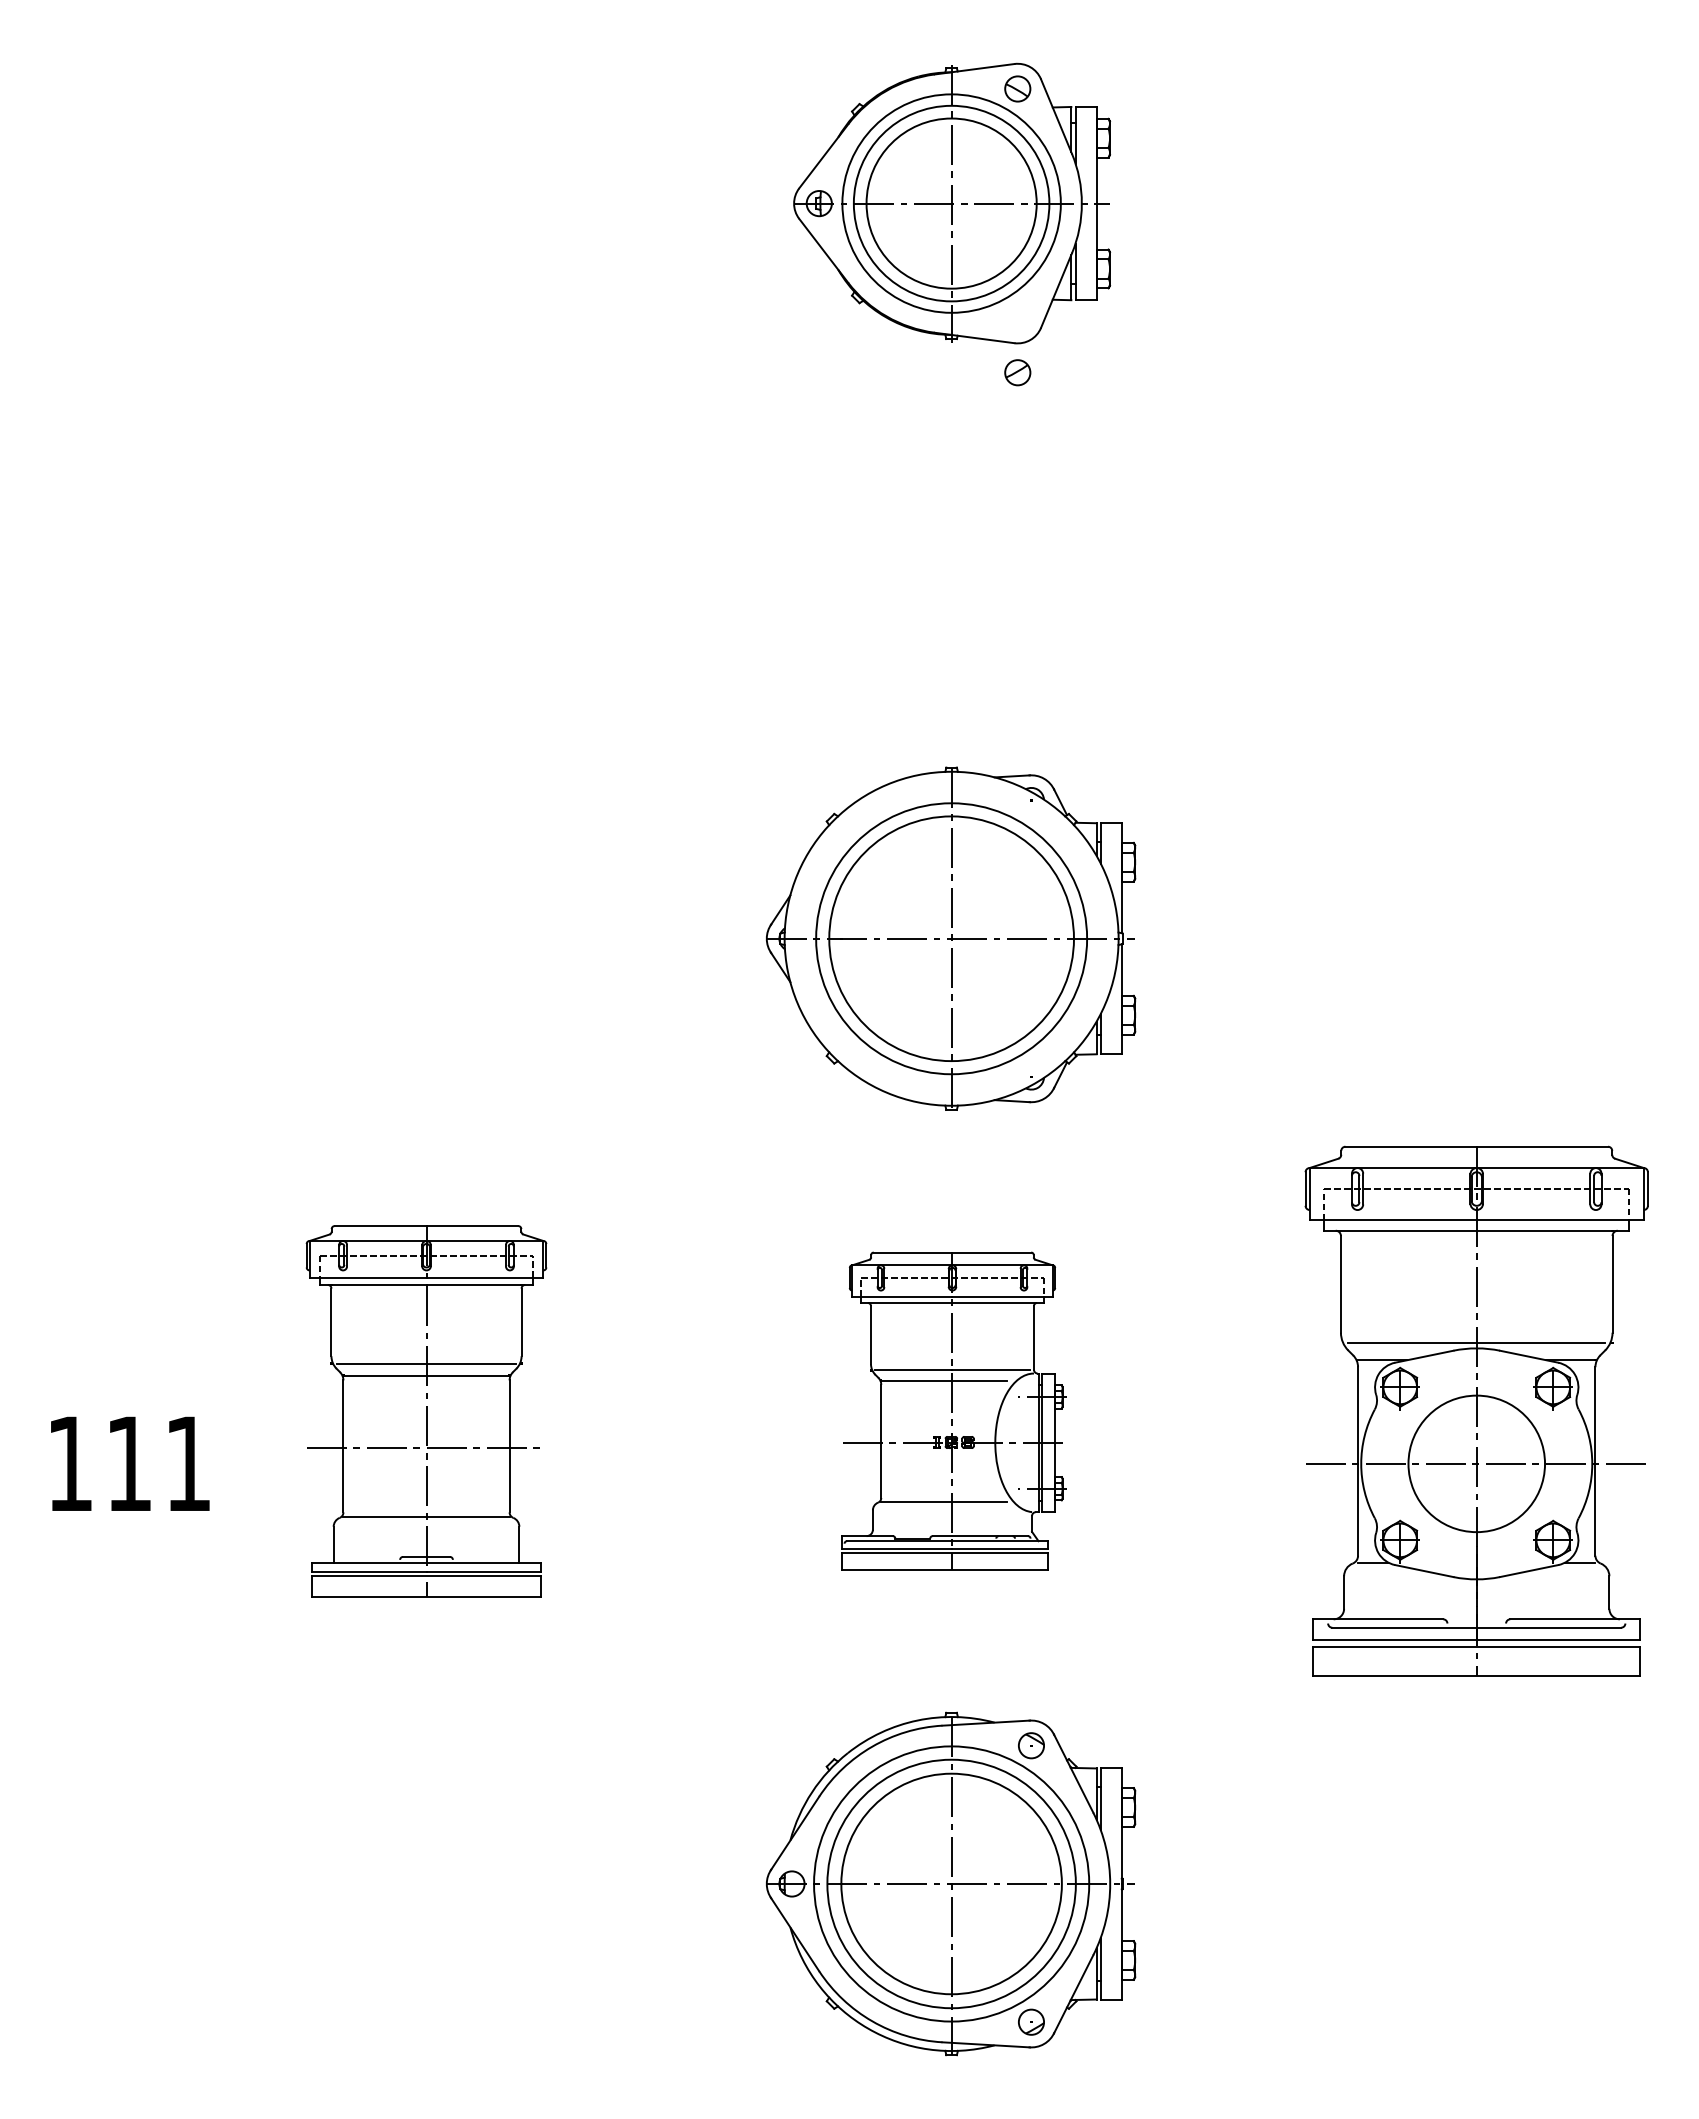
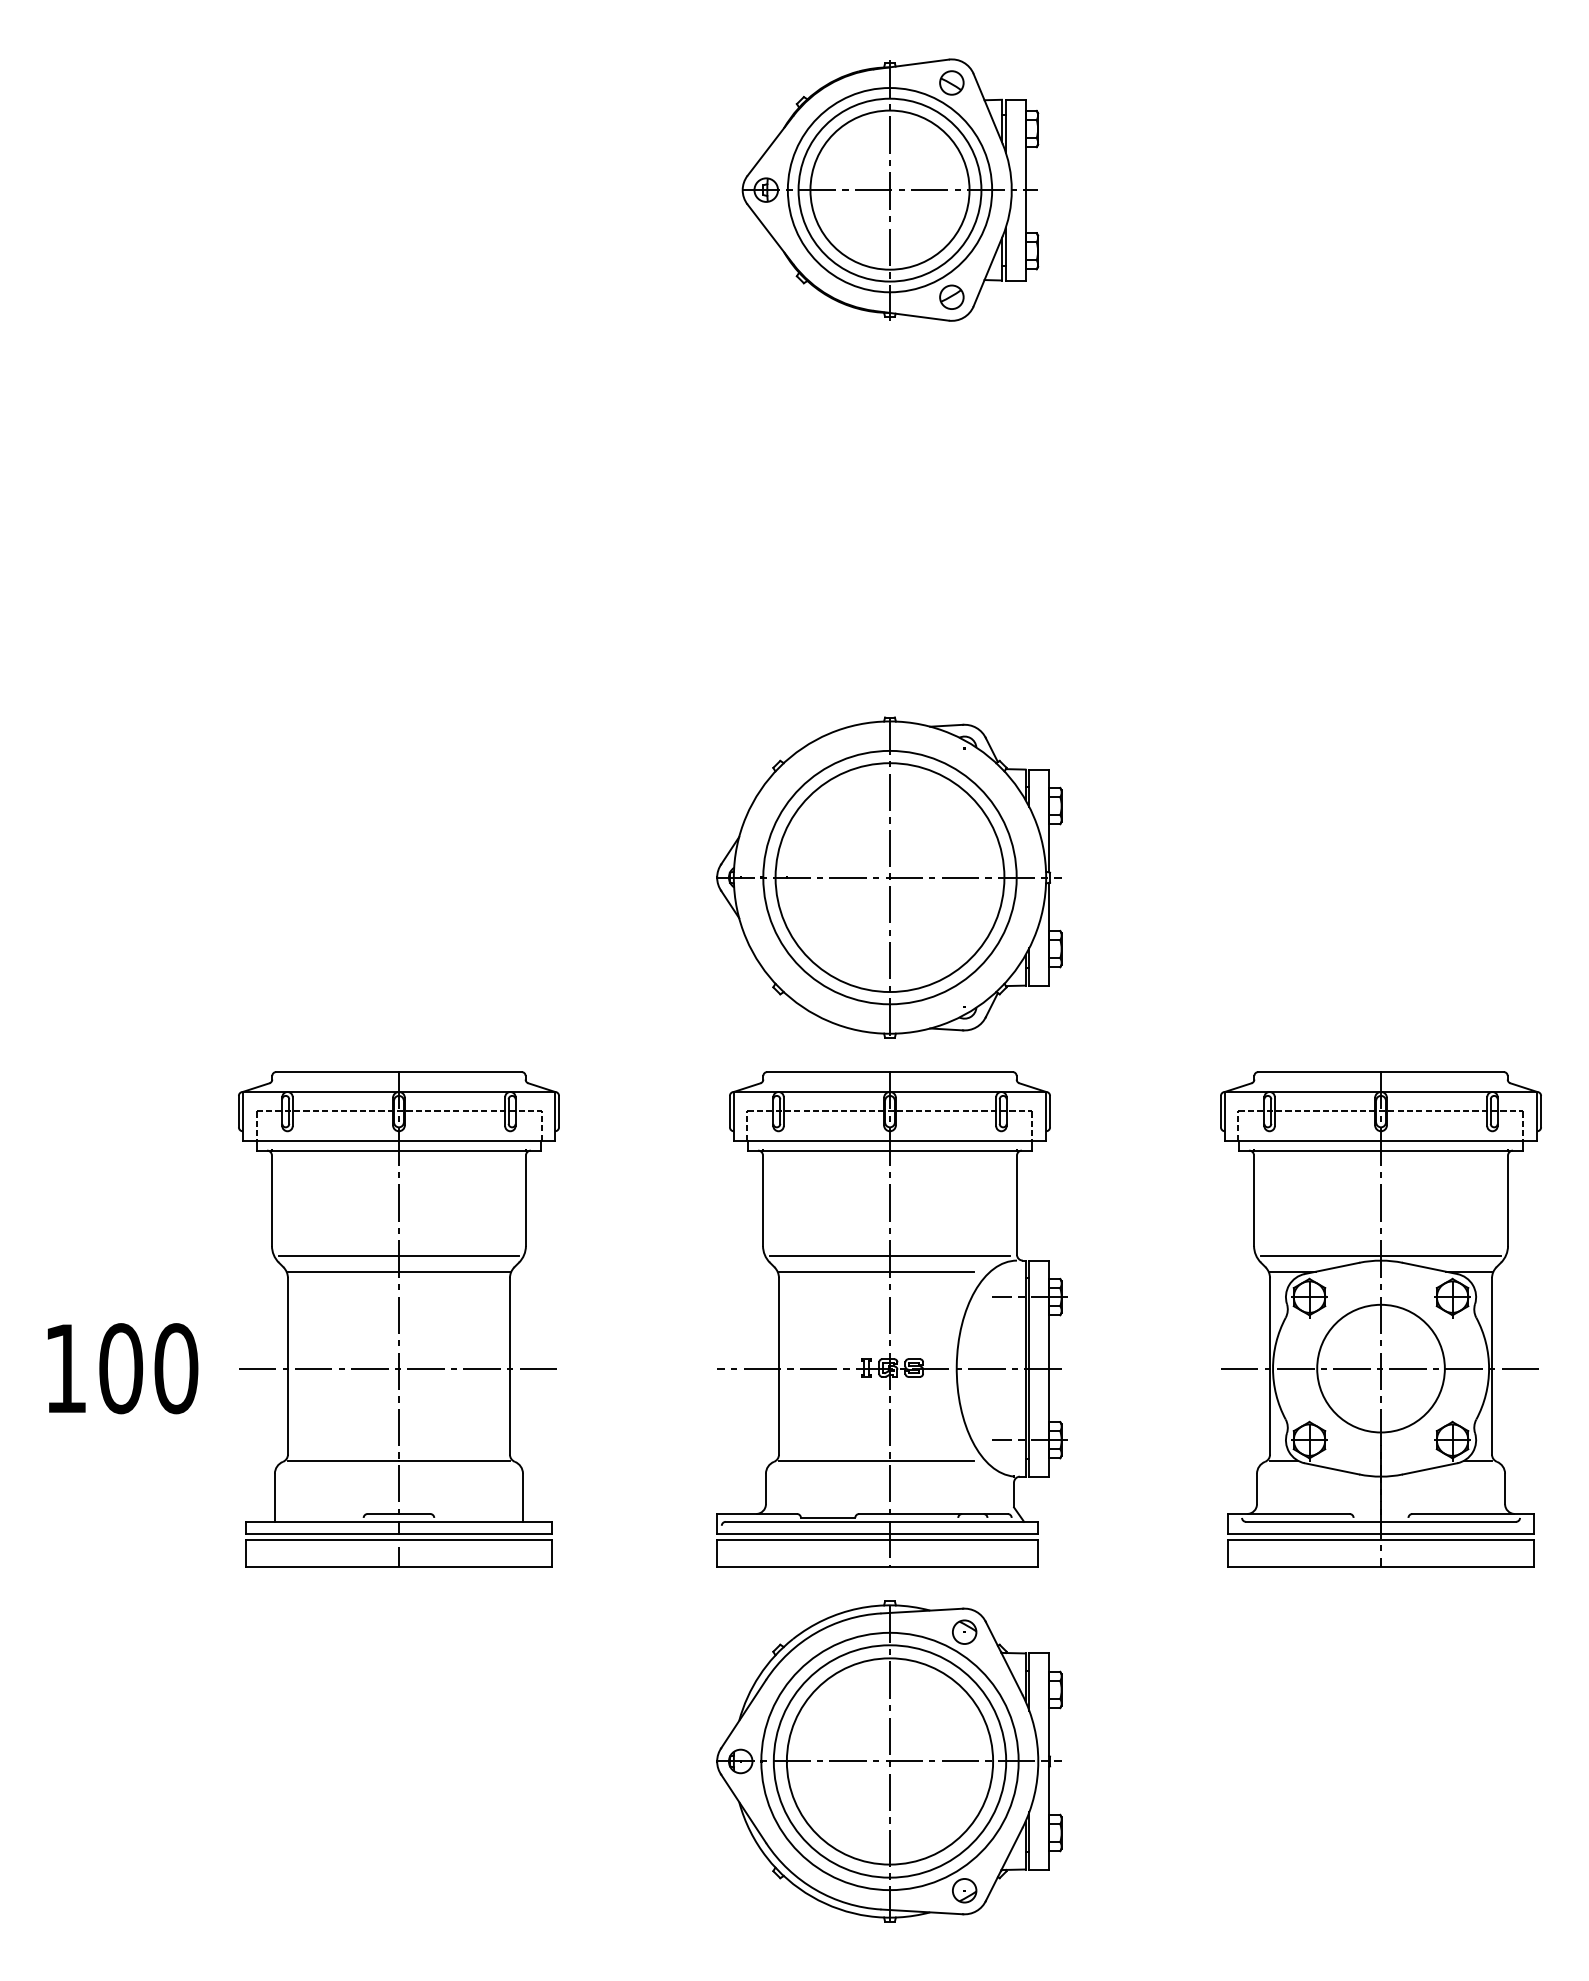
part: (1017, 371) -> (951, 296), moved
part: (426, 1411) -> (398, 1319), size x1.43
part: (953, 1411) -> (891, 1319), size x1.67
text: (158, 1463) -> (148, 1368), 111 -> 100

